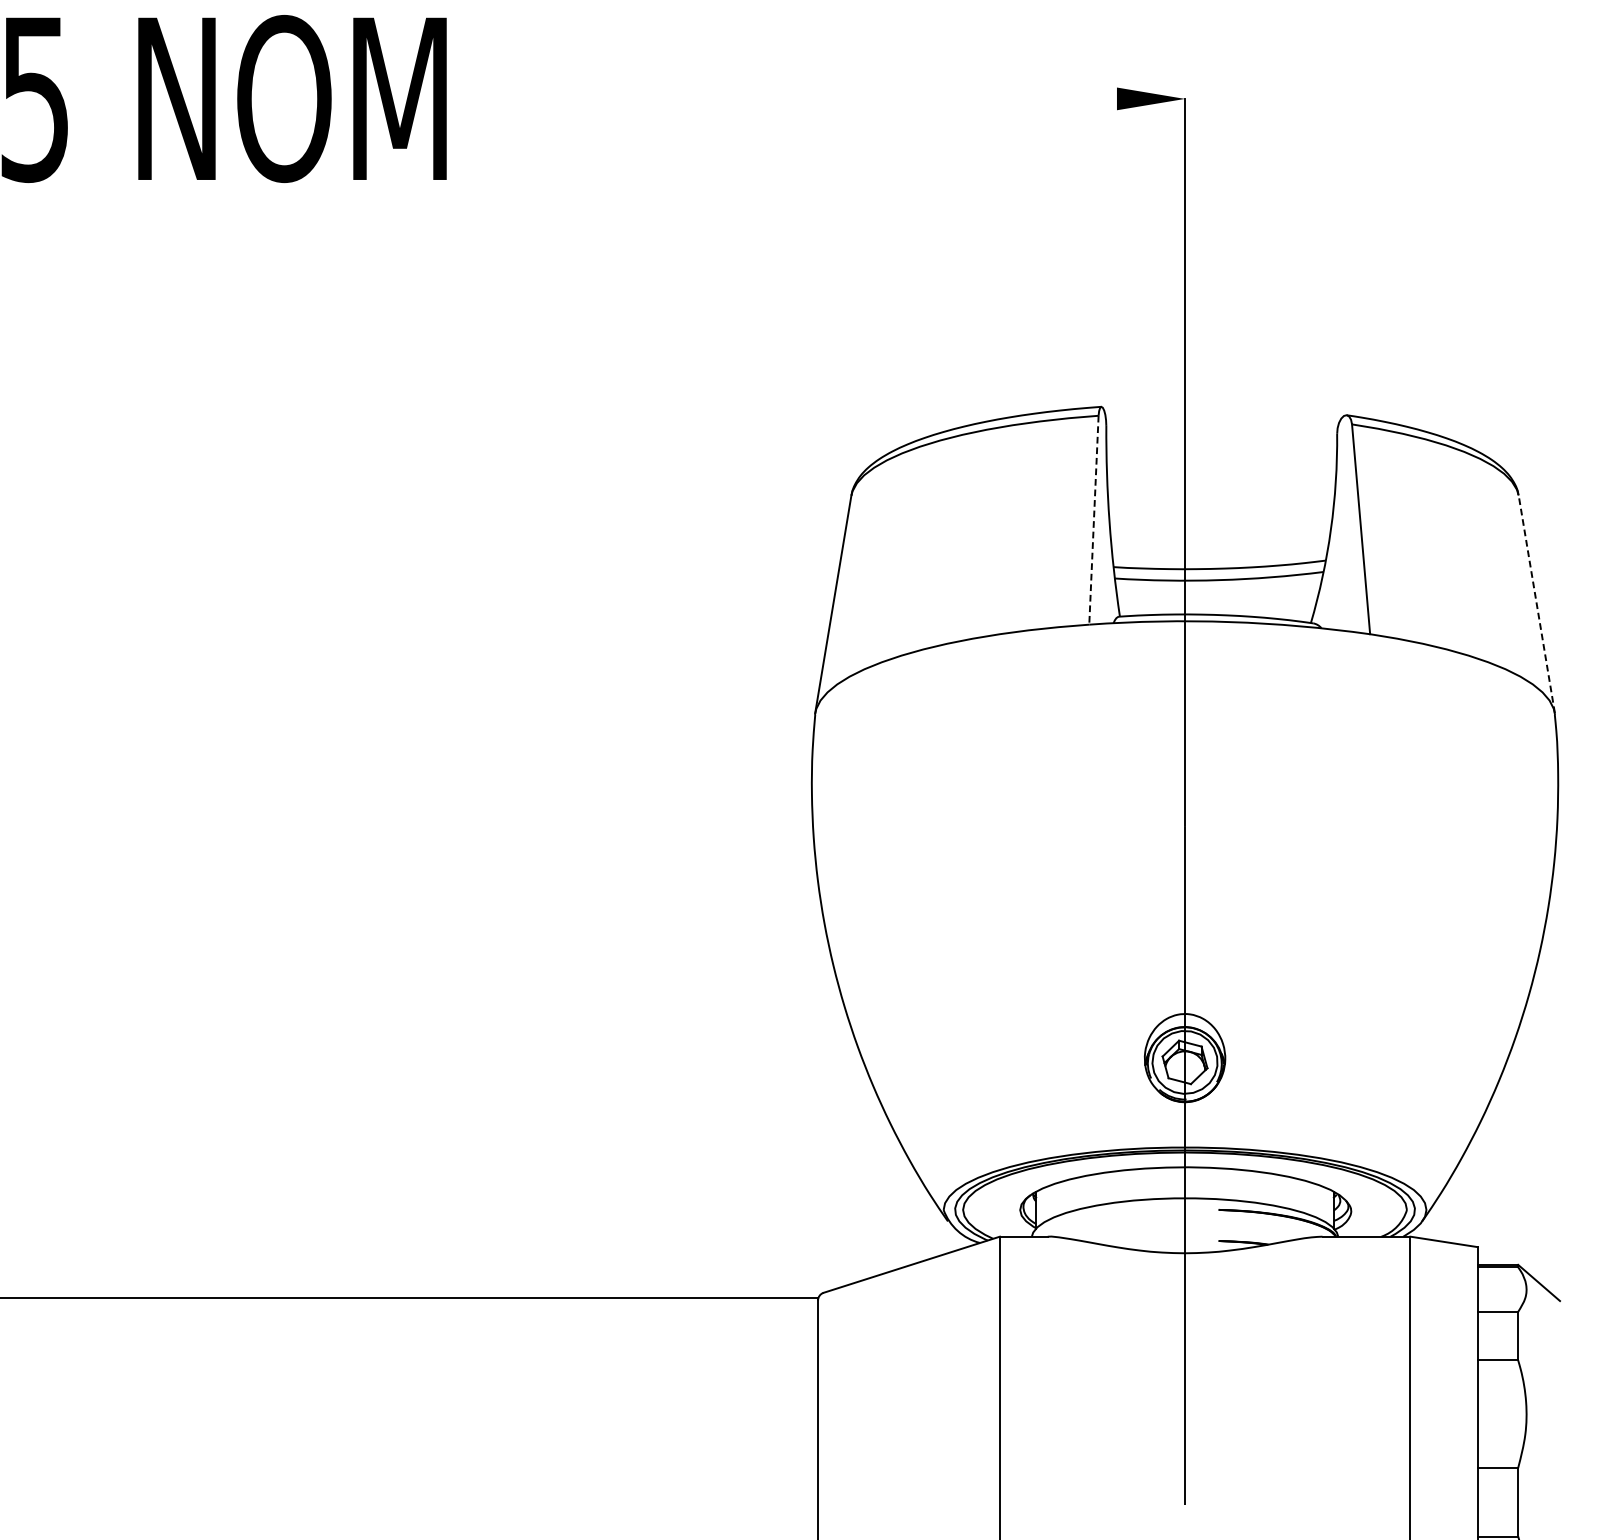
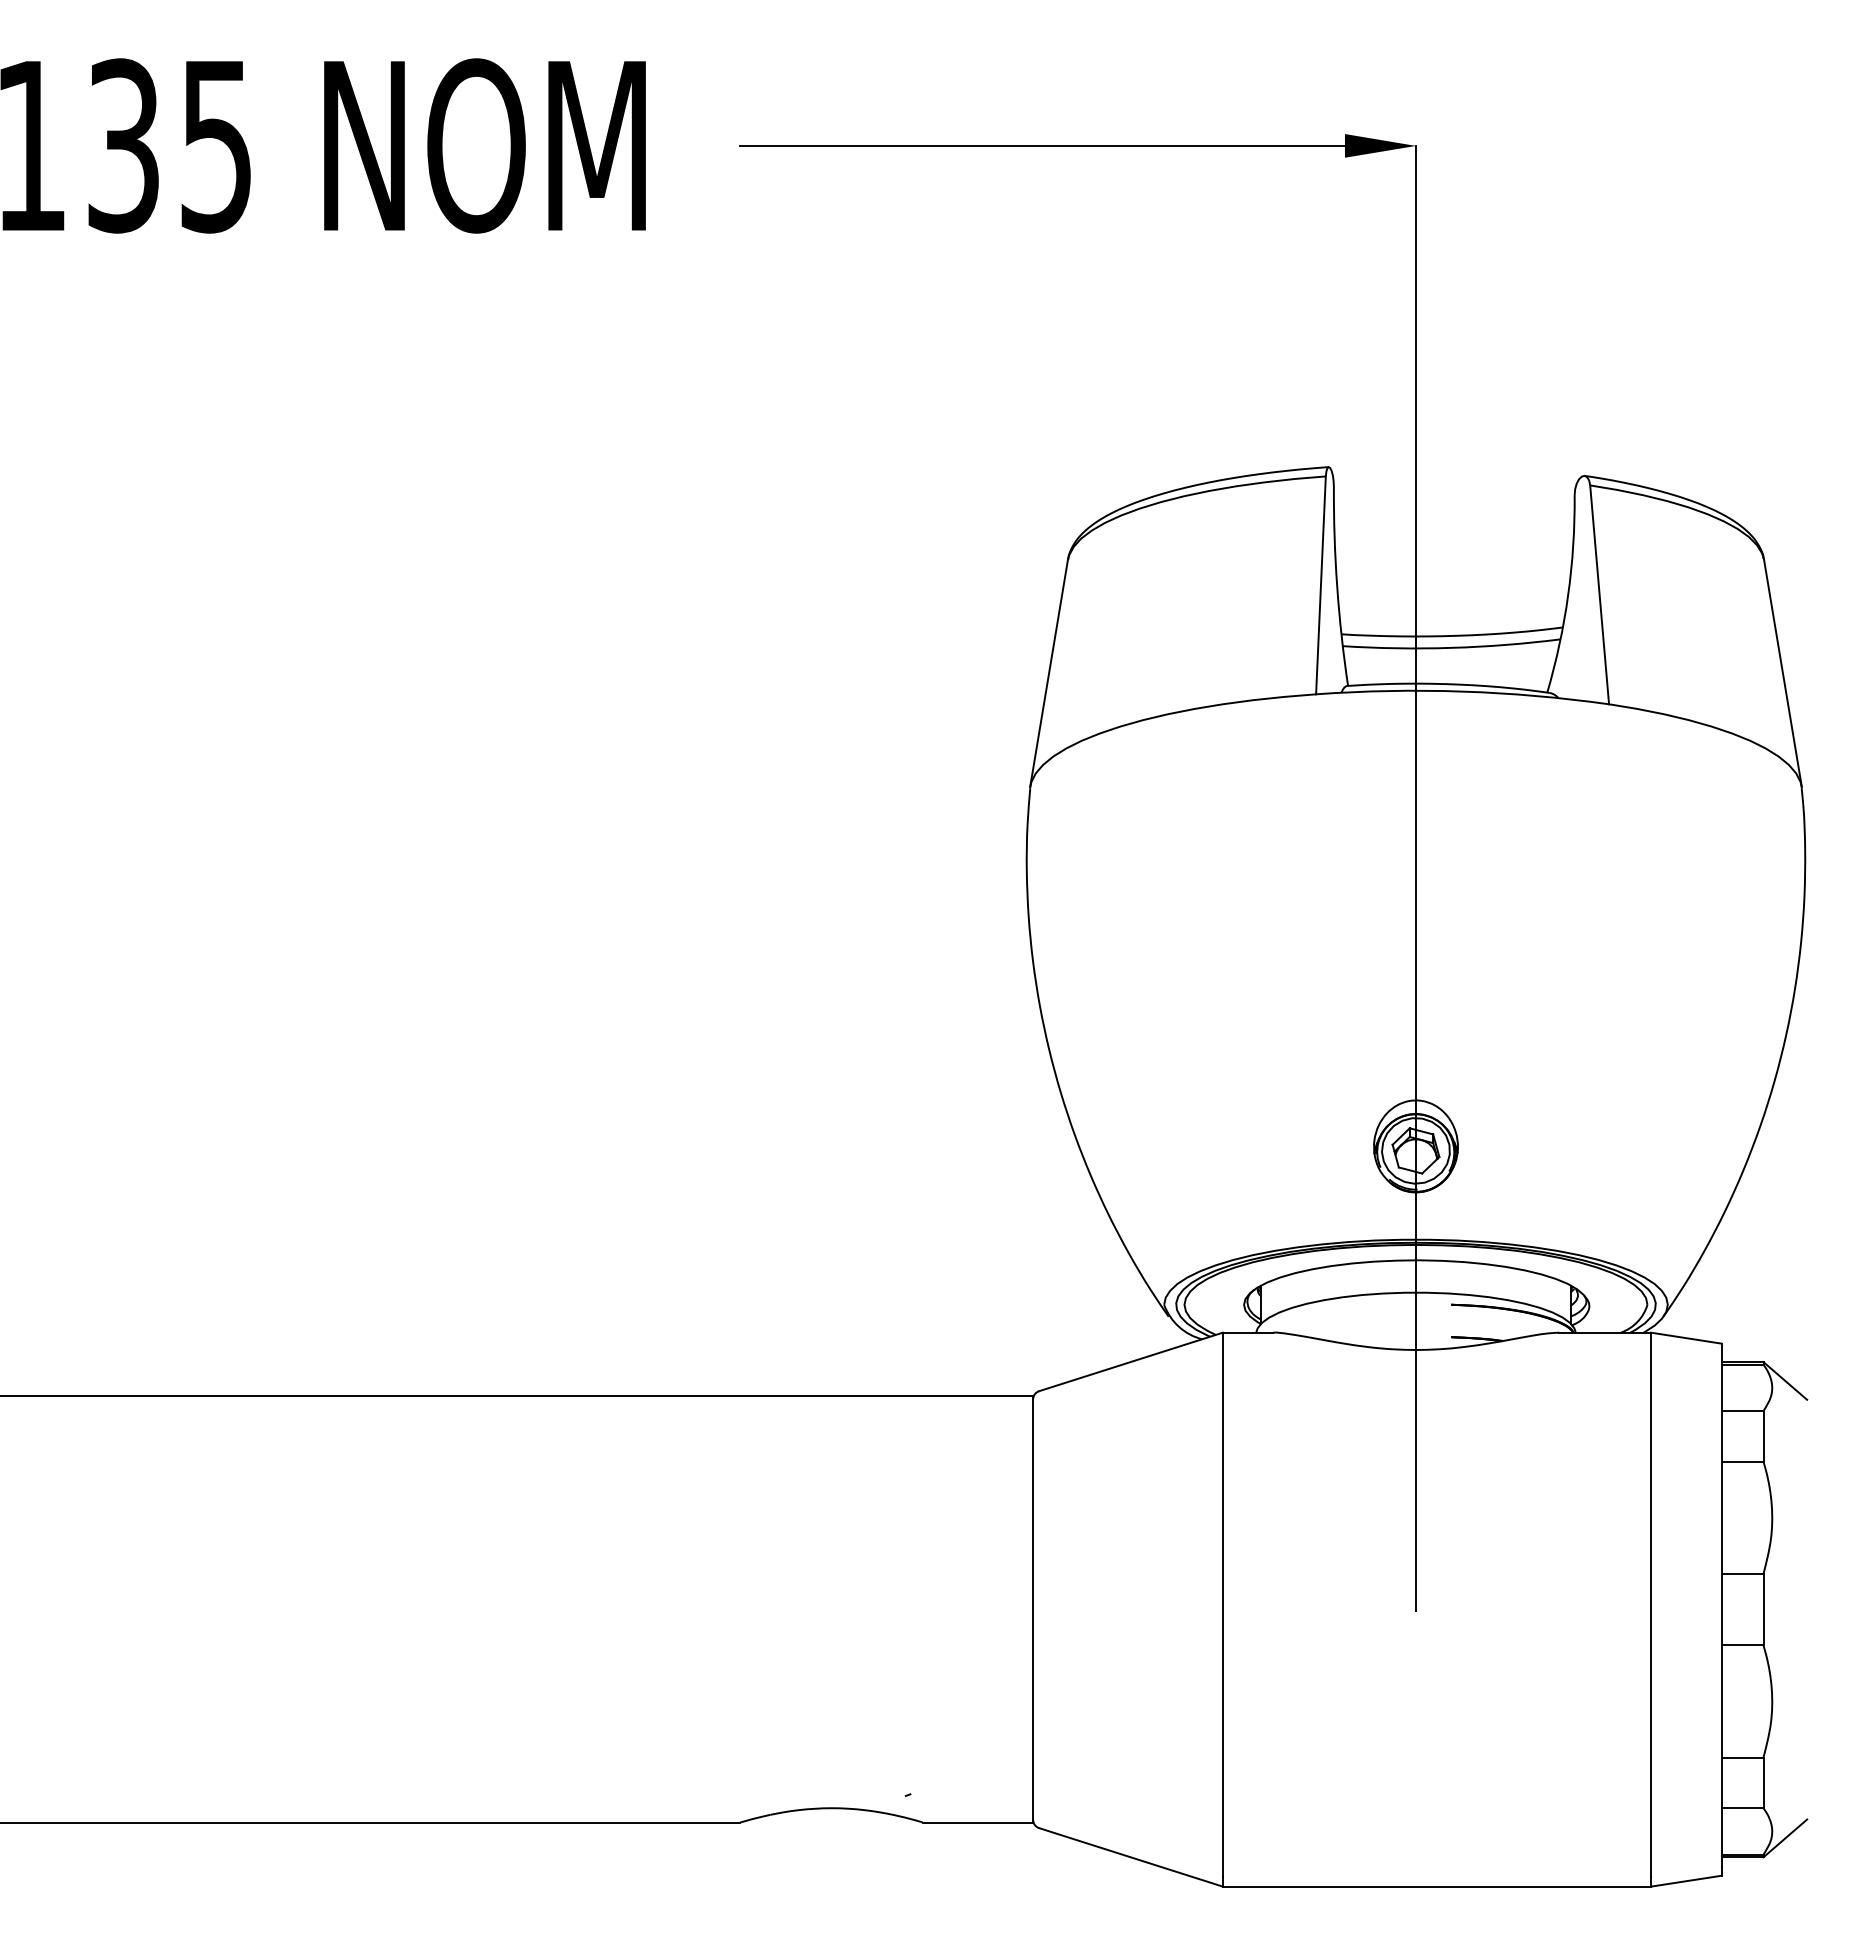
line: (826, 98) -> (1041, 145), added
line: (1093, 520) -> (1320, 585), dashed -> solid
line: (1536, 603) -> (1782, 672), dashed -> solid

